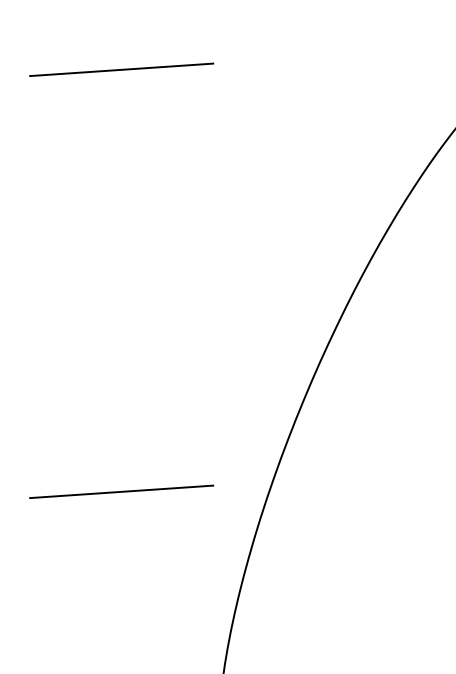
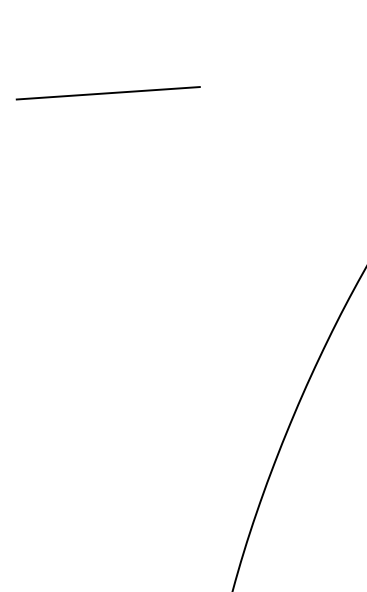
line: (121, 491) -> (108, 514), removed

